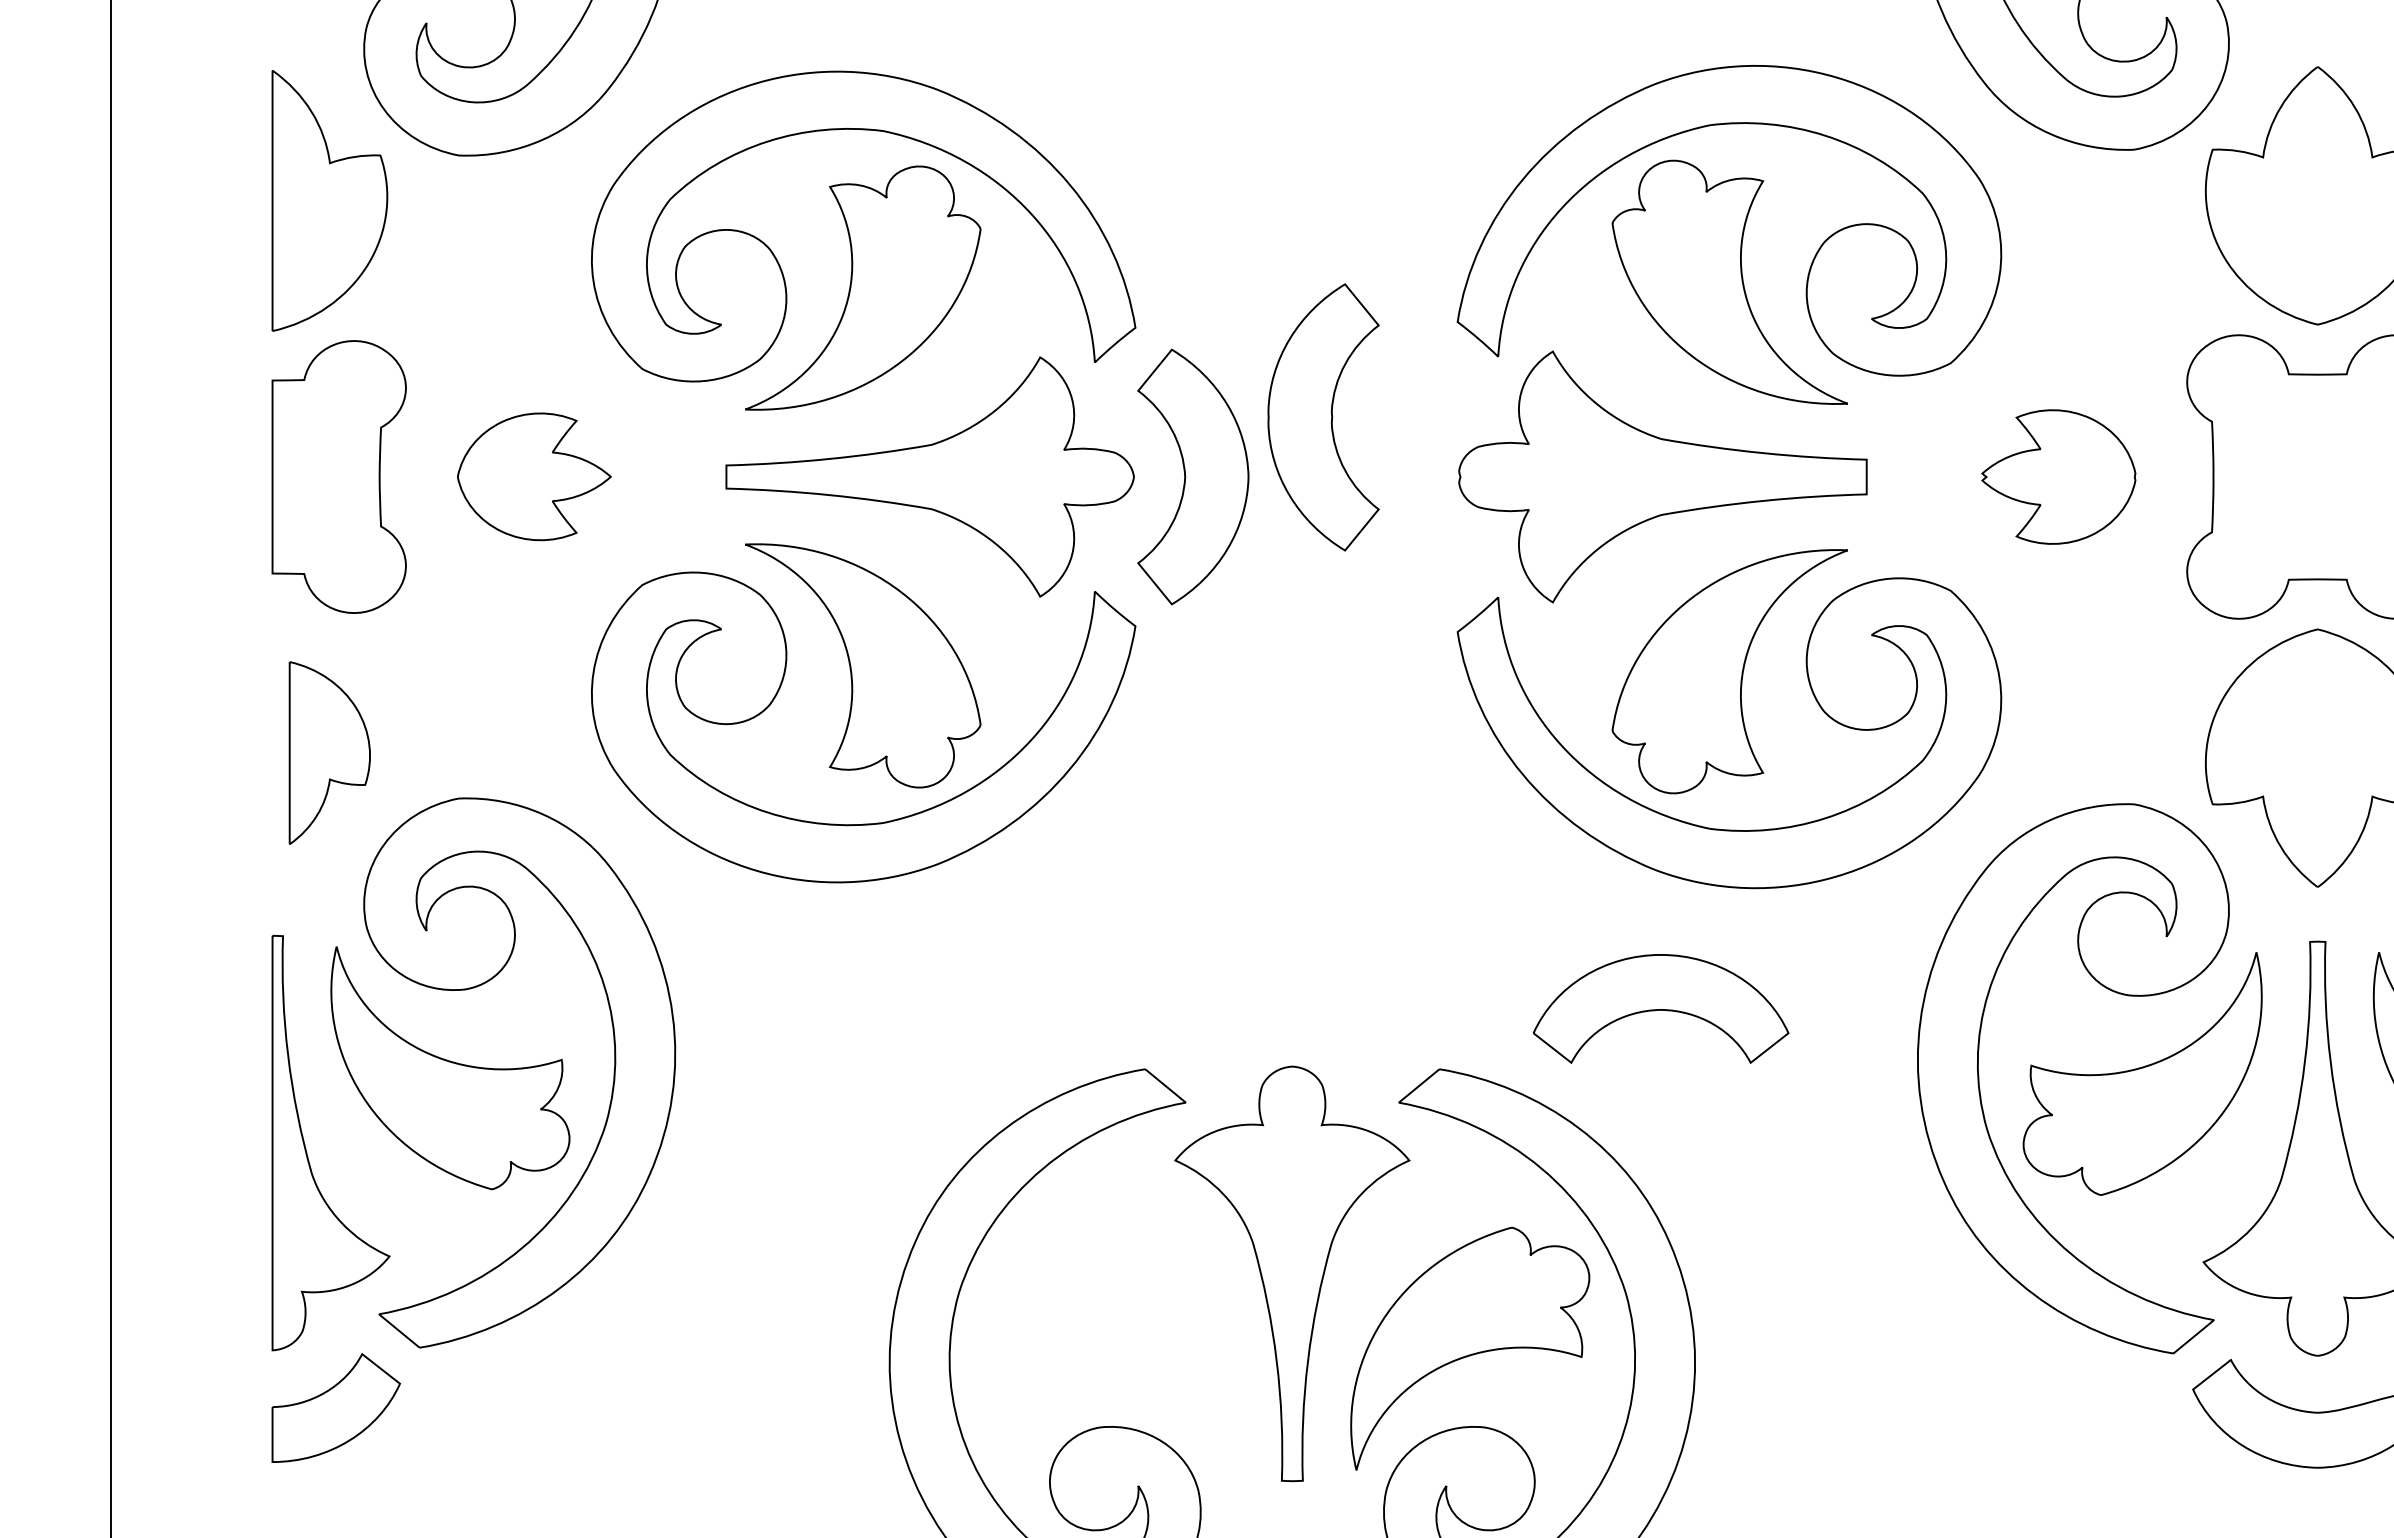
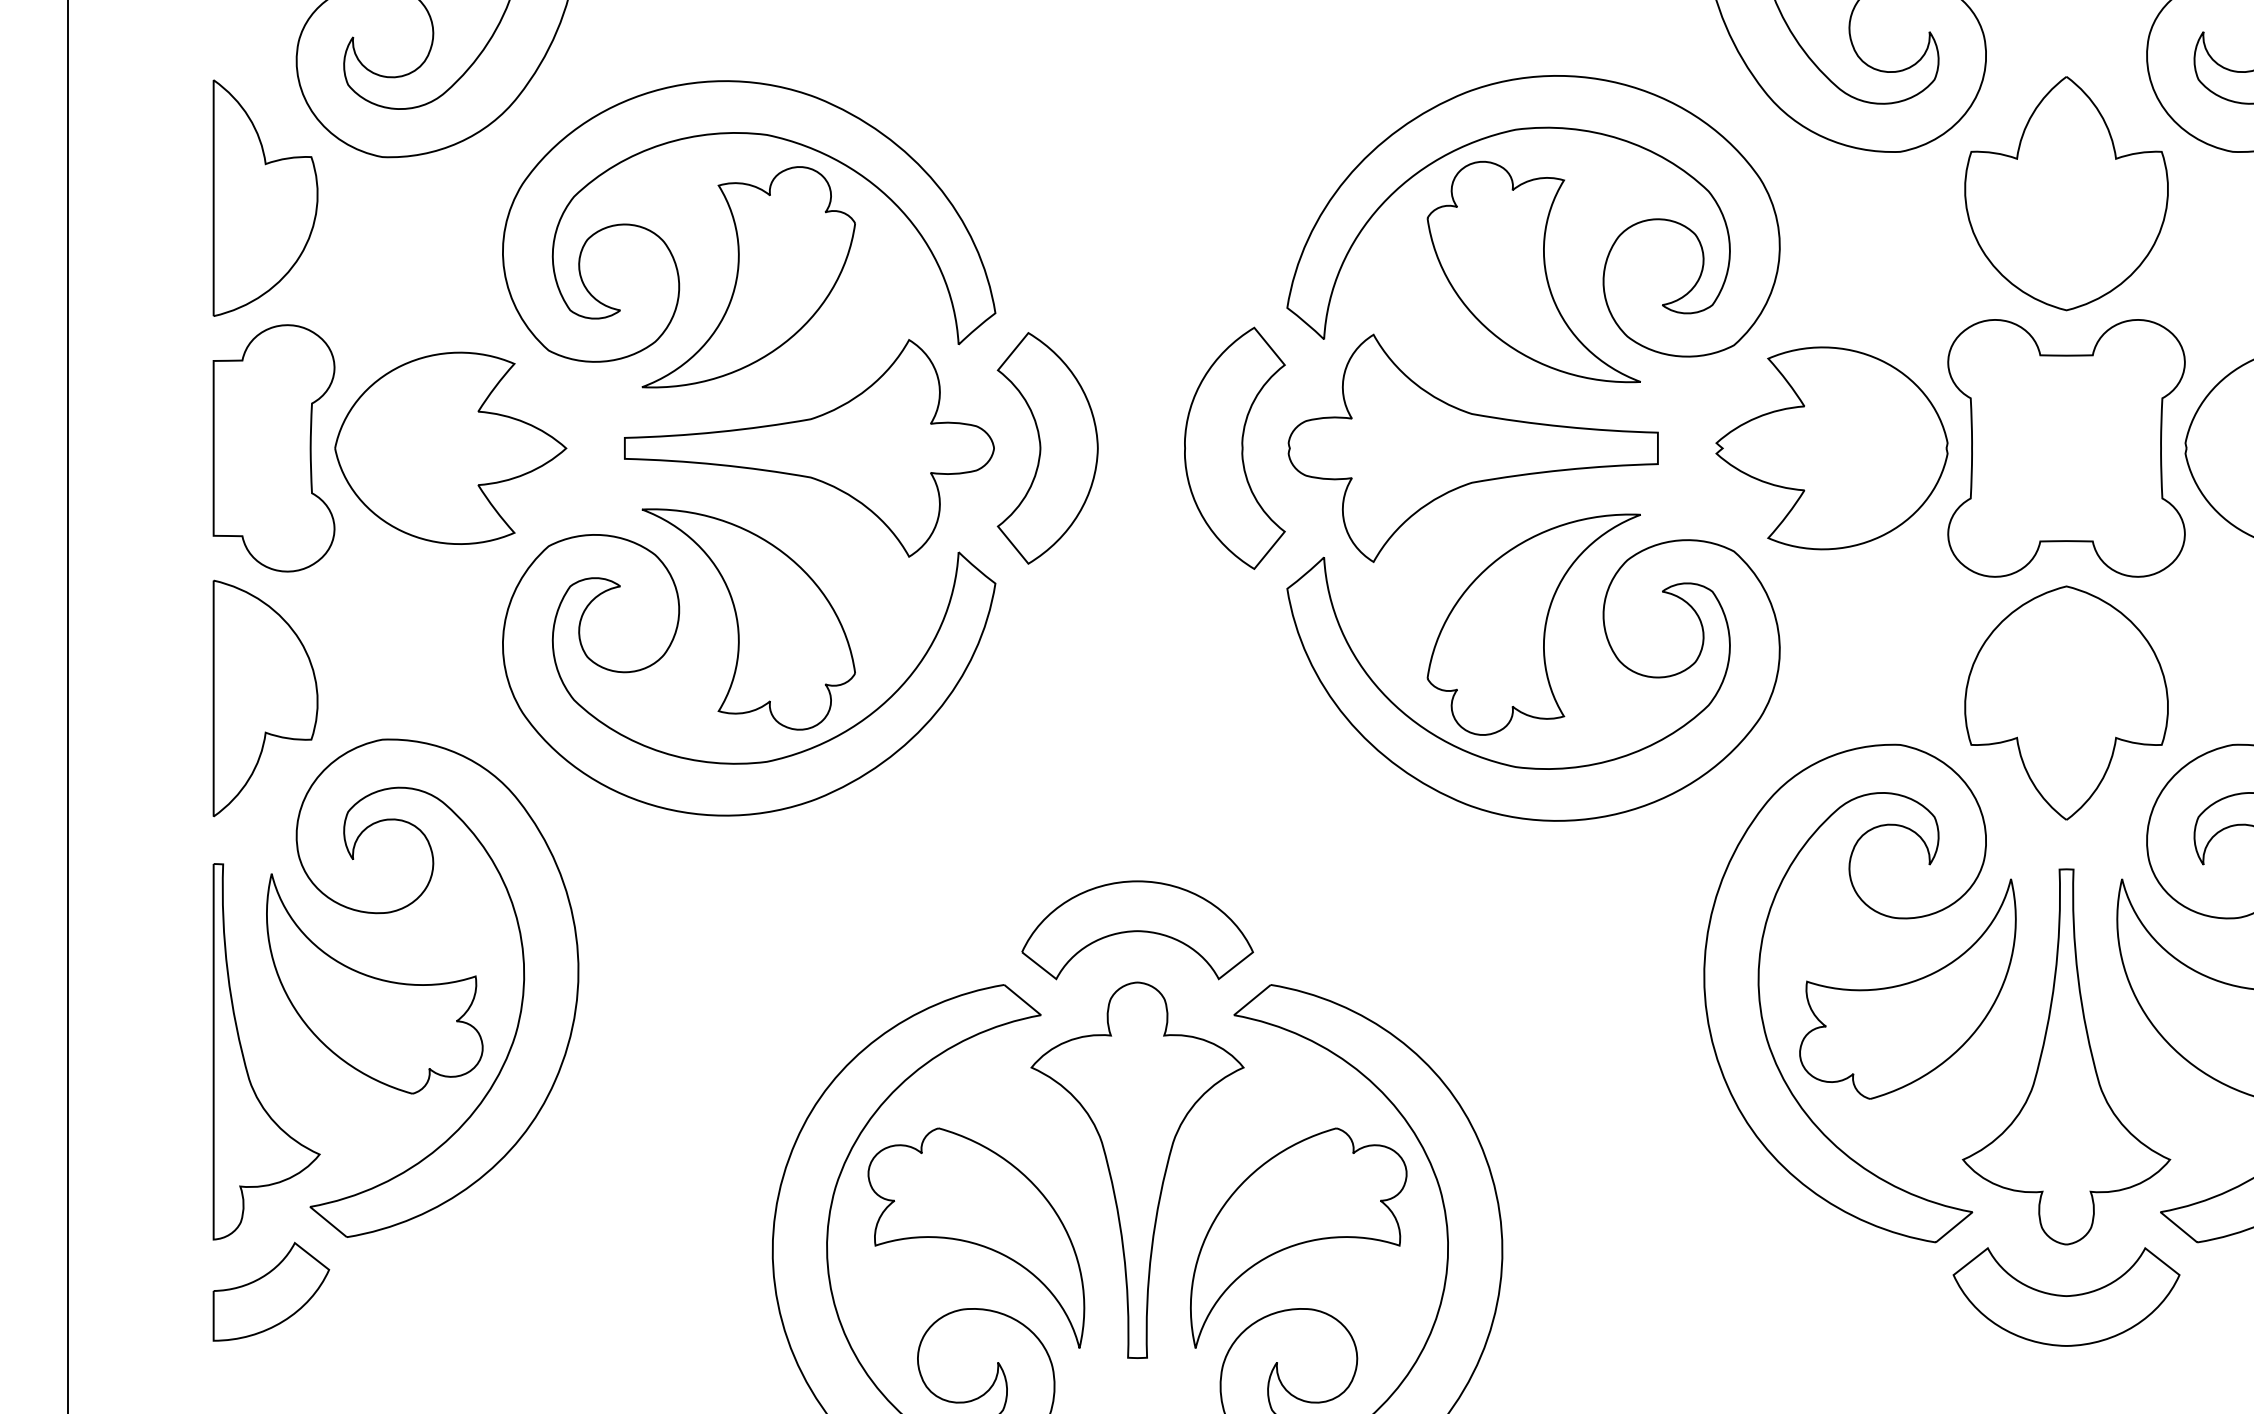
part: (1323, 416) -> (1234, 447), moved
part: (533, 476) -> (450, 447), size x1.67
part: (2058, 477) -> (1831, 448), size x1.67
part: (329, 753) -> (265, 698), size x1.43
part: (1660, 1009) -> (1137, 930), moved
part: (1114, 1348) -> (976, 1237), added

